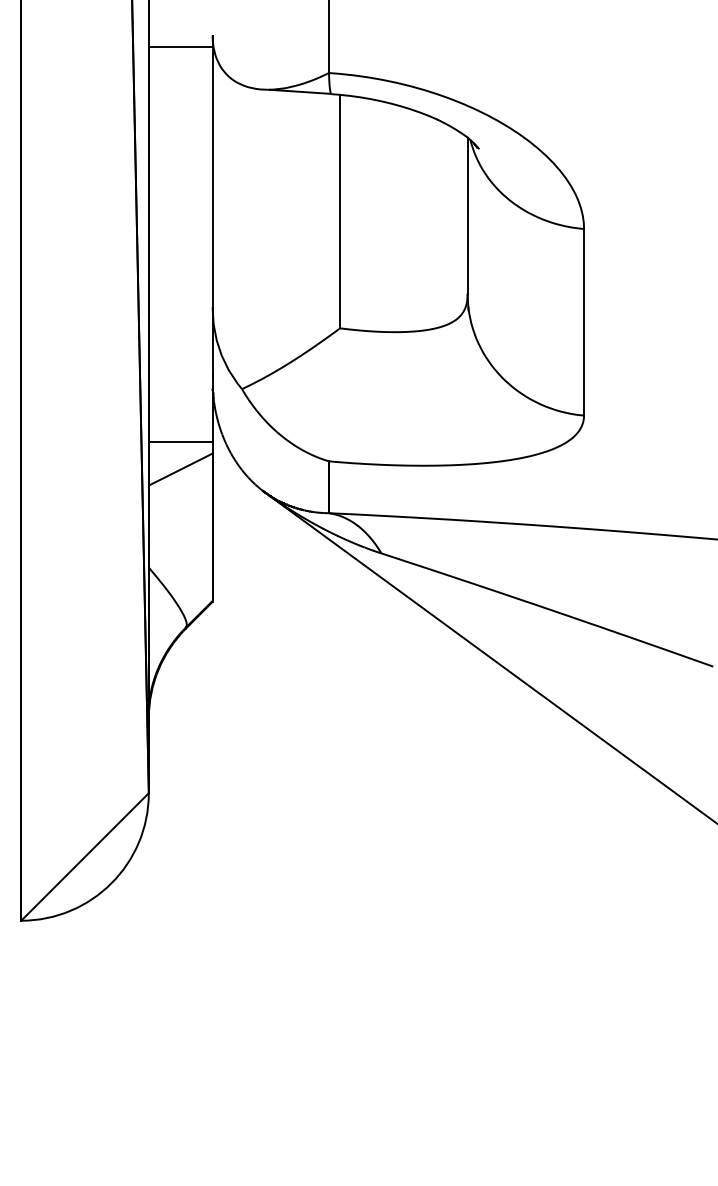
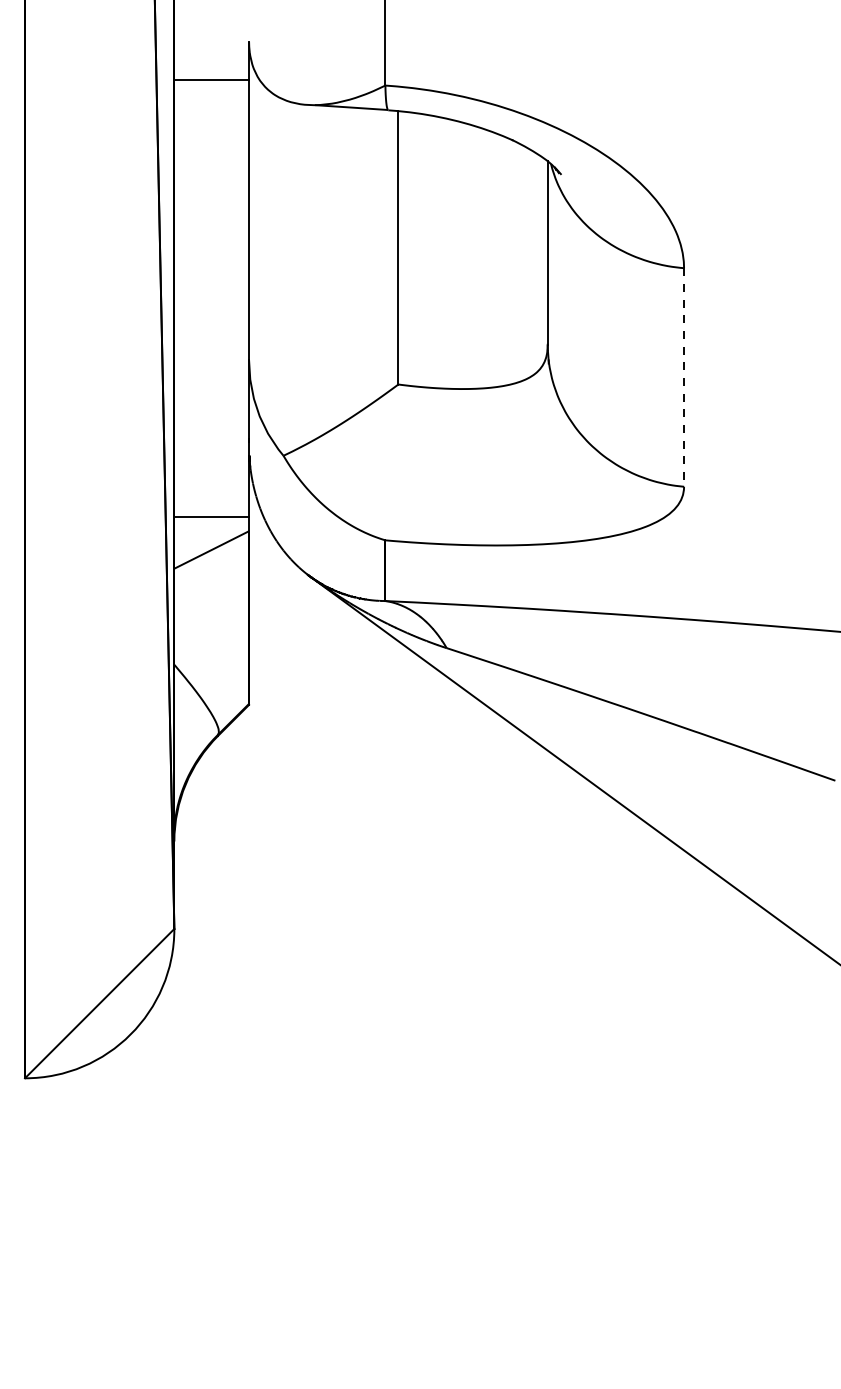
line: (180, 46) -> (211, 80), moved
line: (584, 322) -> (684, 377), solid -> dashed

